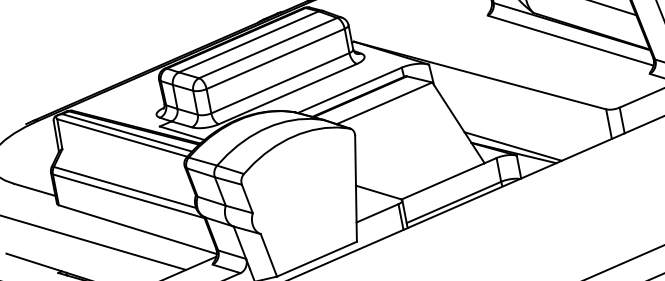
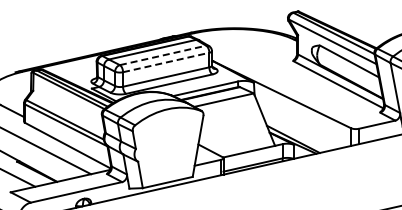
line: (268, 48) -> (163, 55), solid -> dashed
line: (276, 58) -> (166, 62), solid -> dashed

